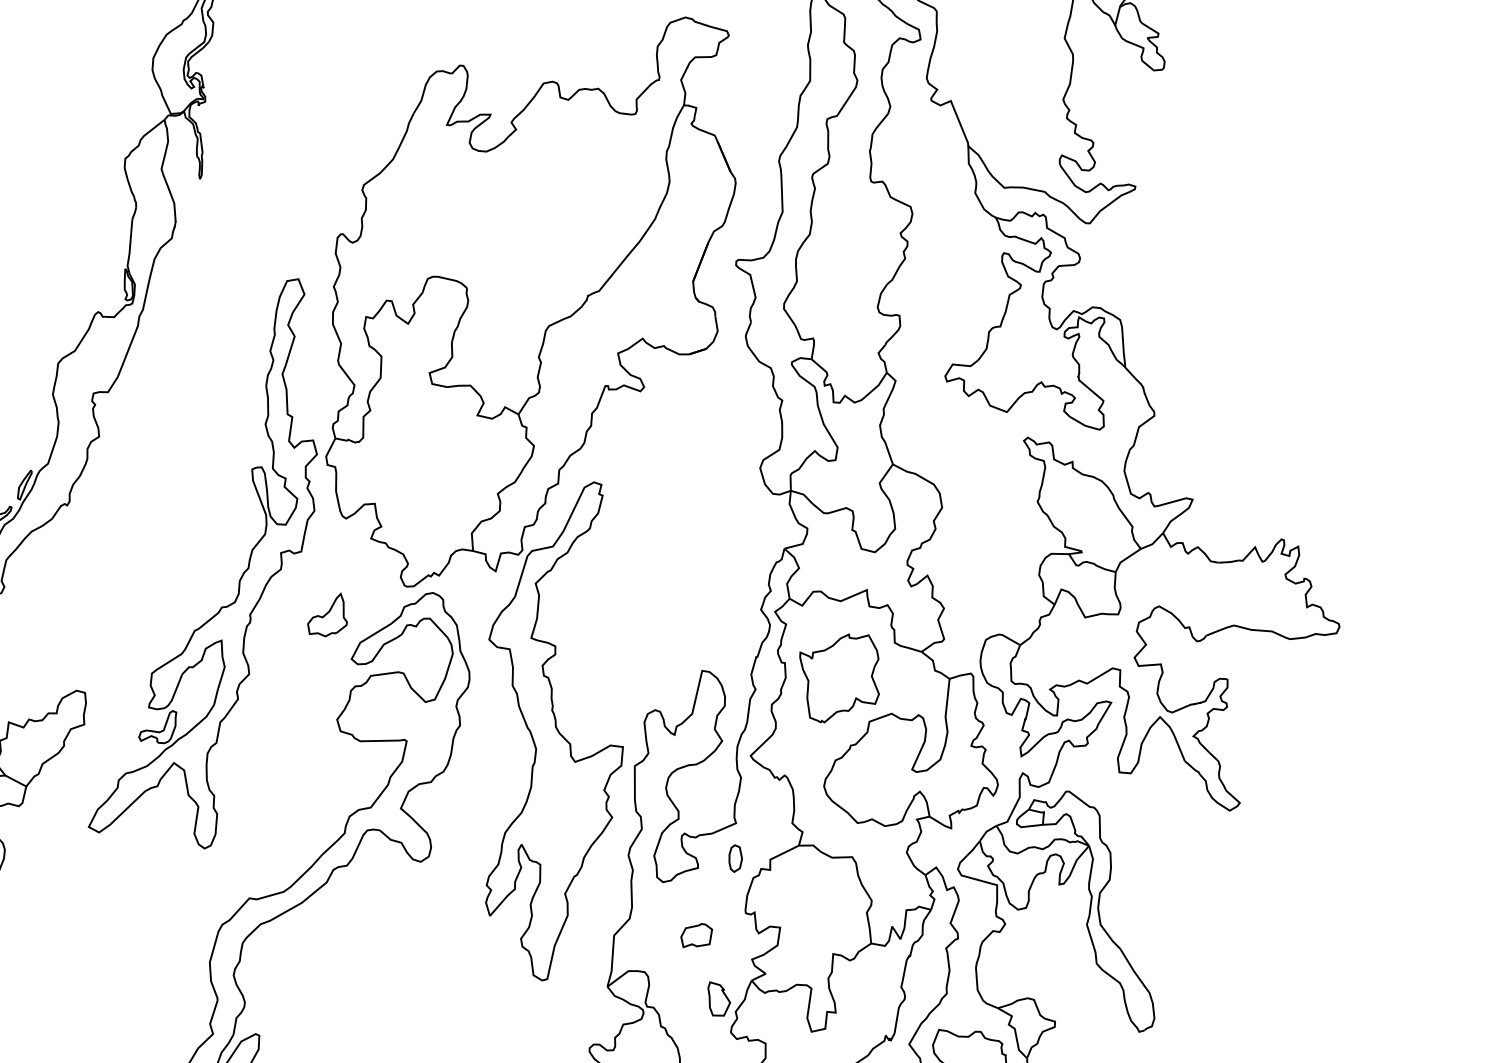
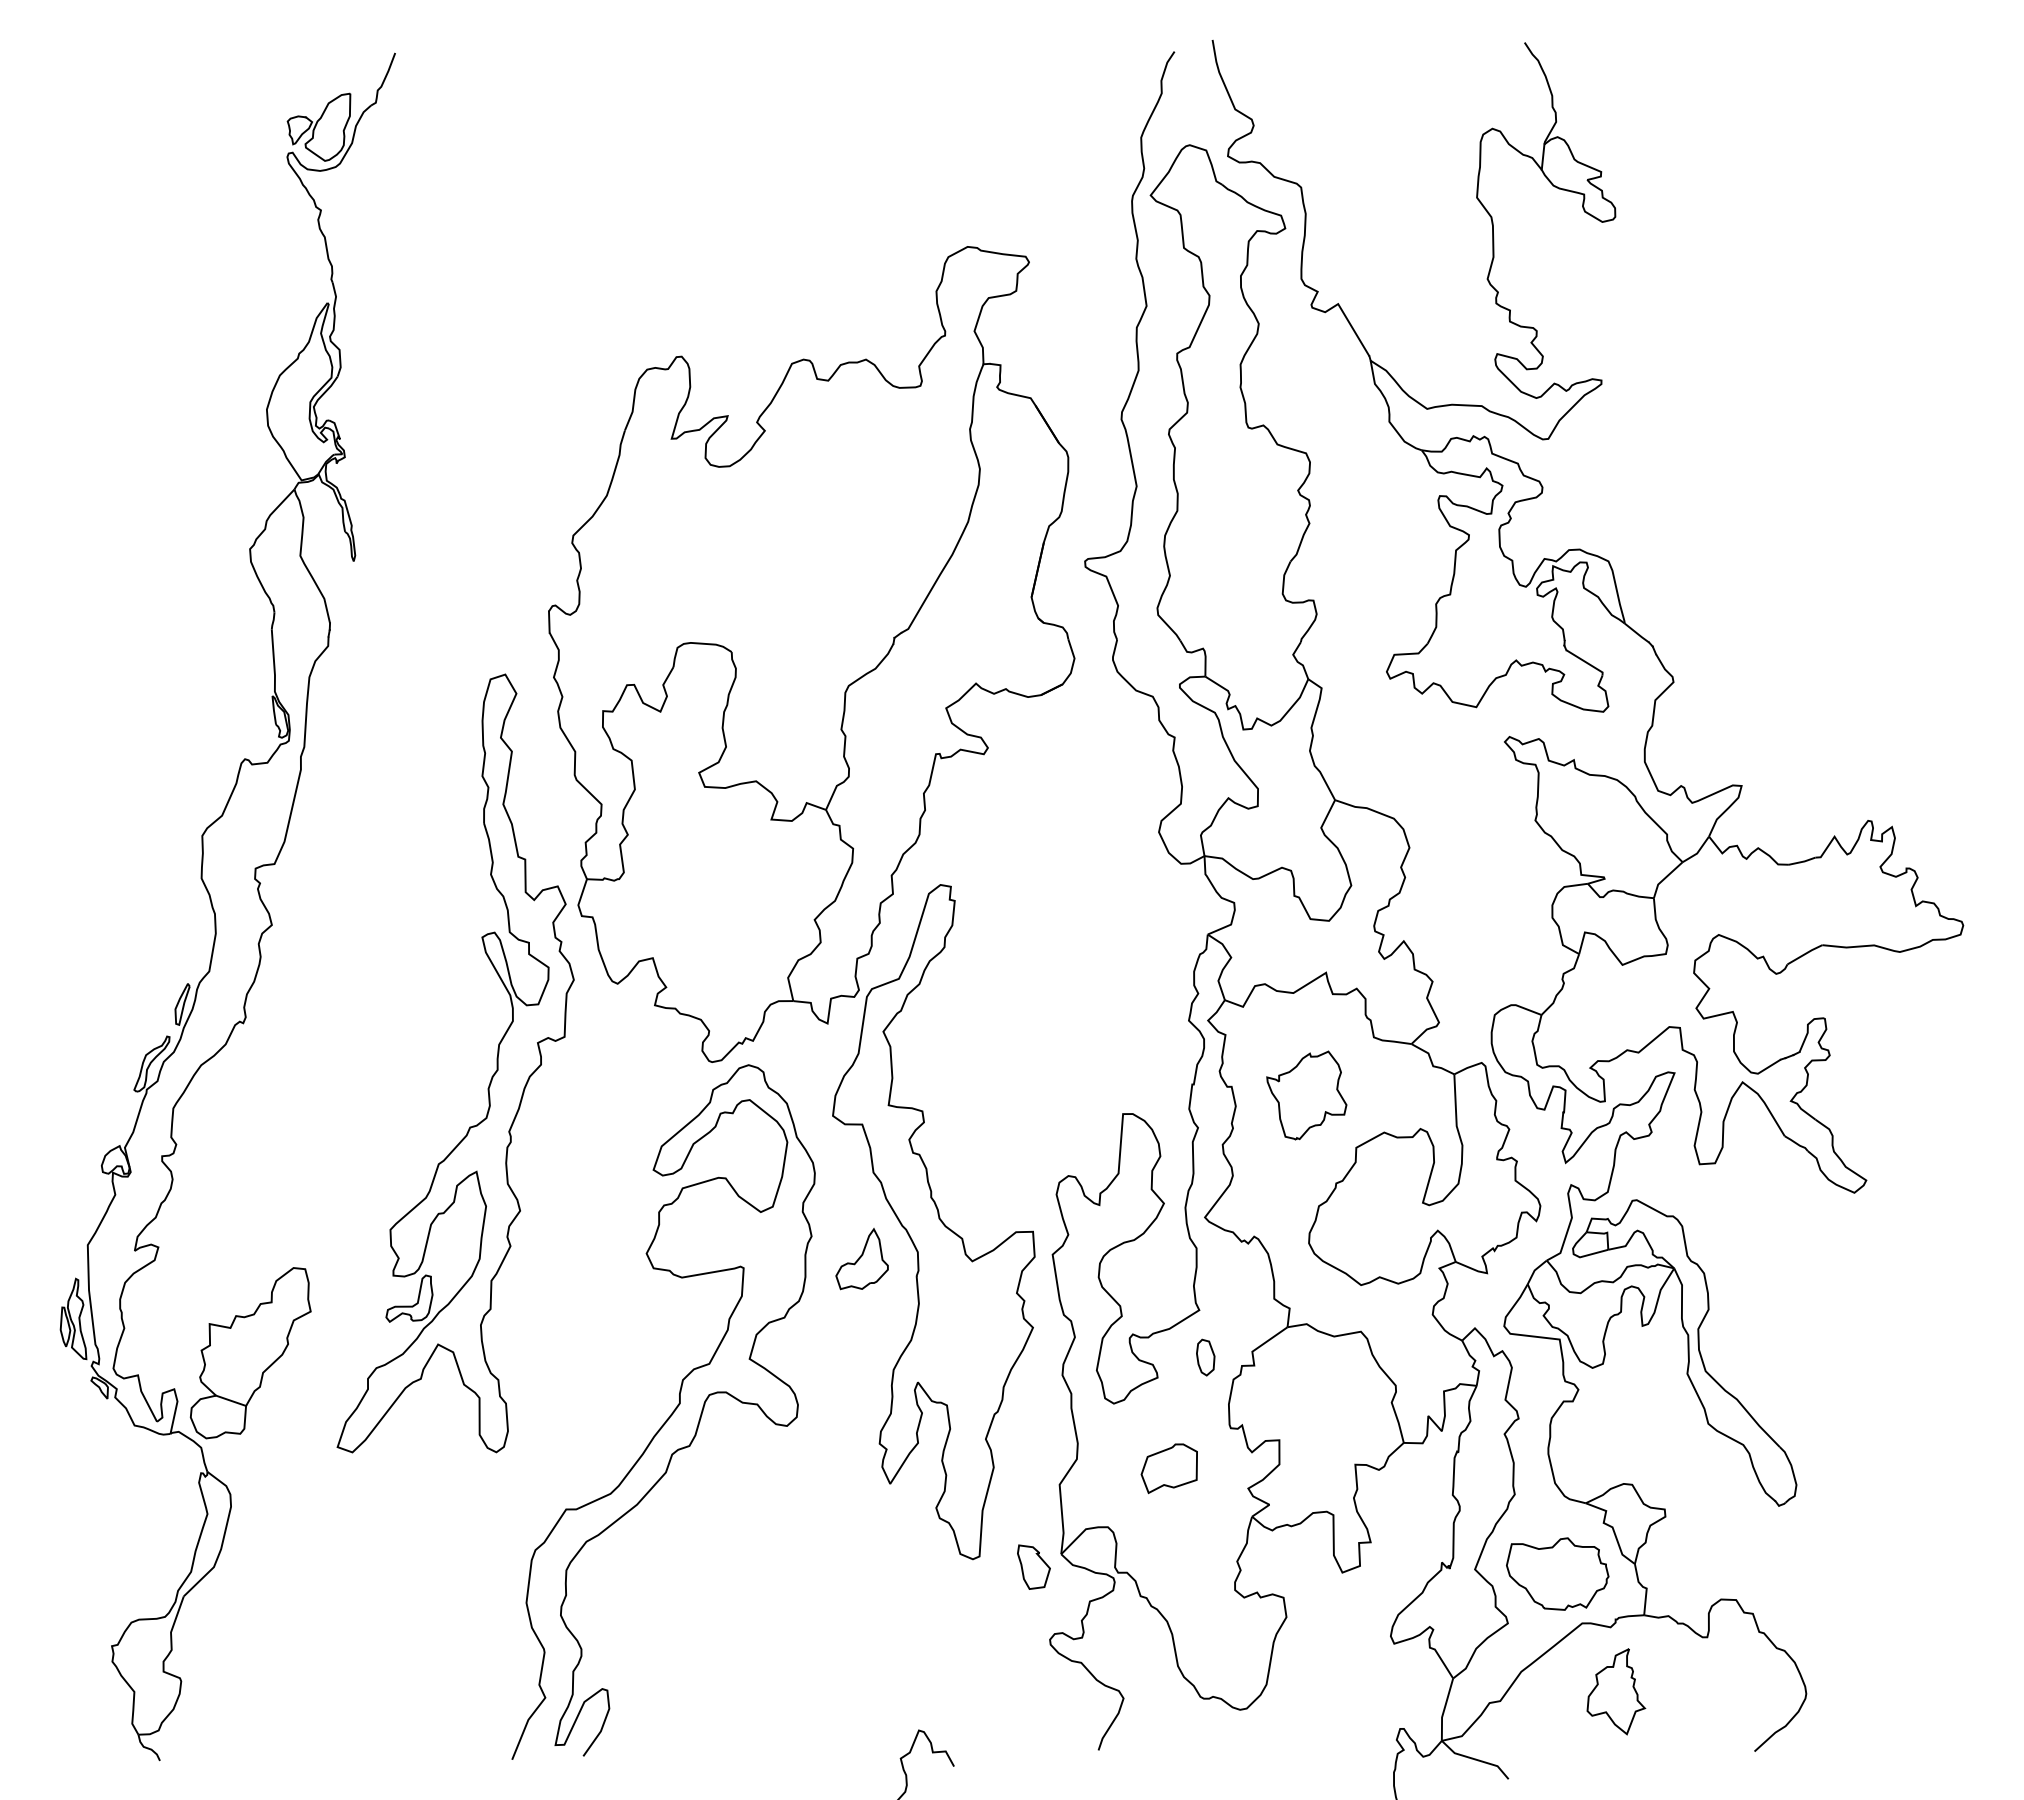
part: (328, 614) -> (861, 1259), moved
part: (838, 677) -> (1306, 1095), size x0.7
part: (695, 935) -> (1168, 1468), size x1.4
part: (718, 999) -> (1033, 1566), moved

